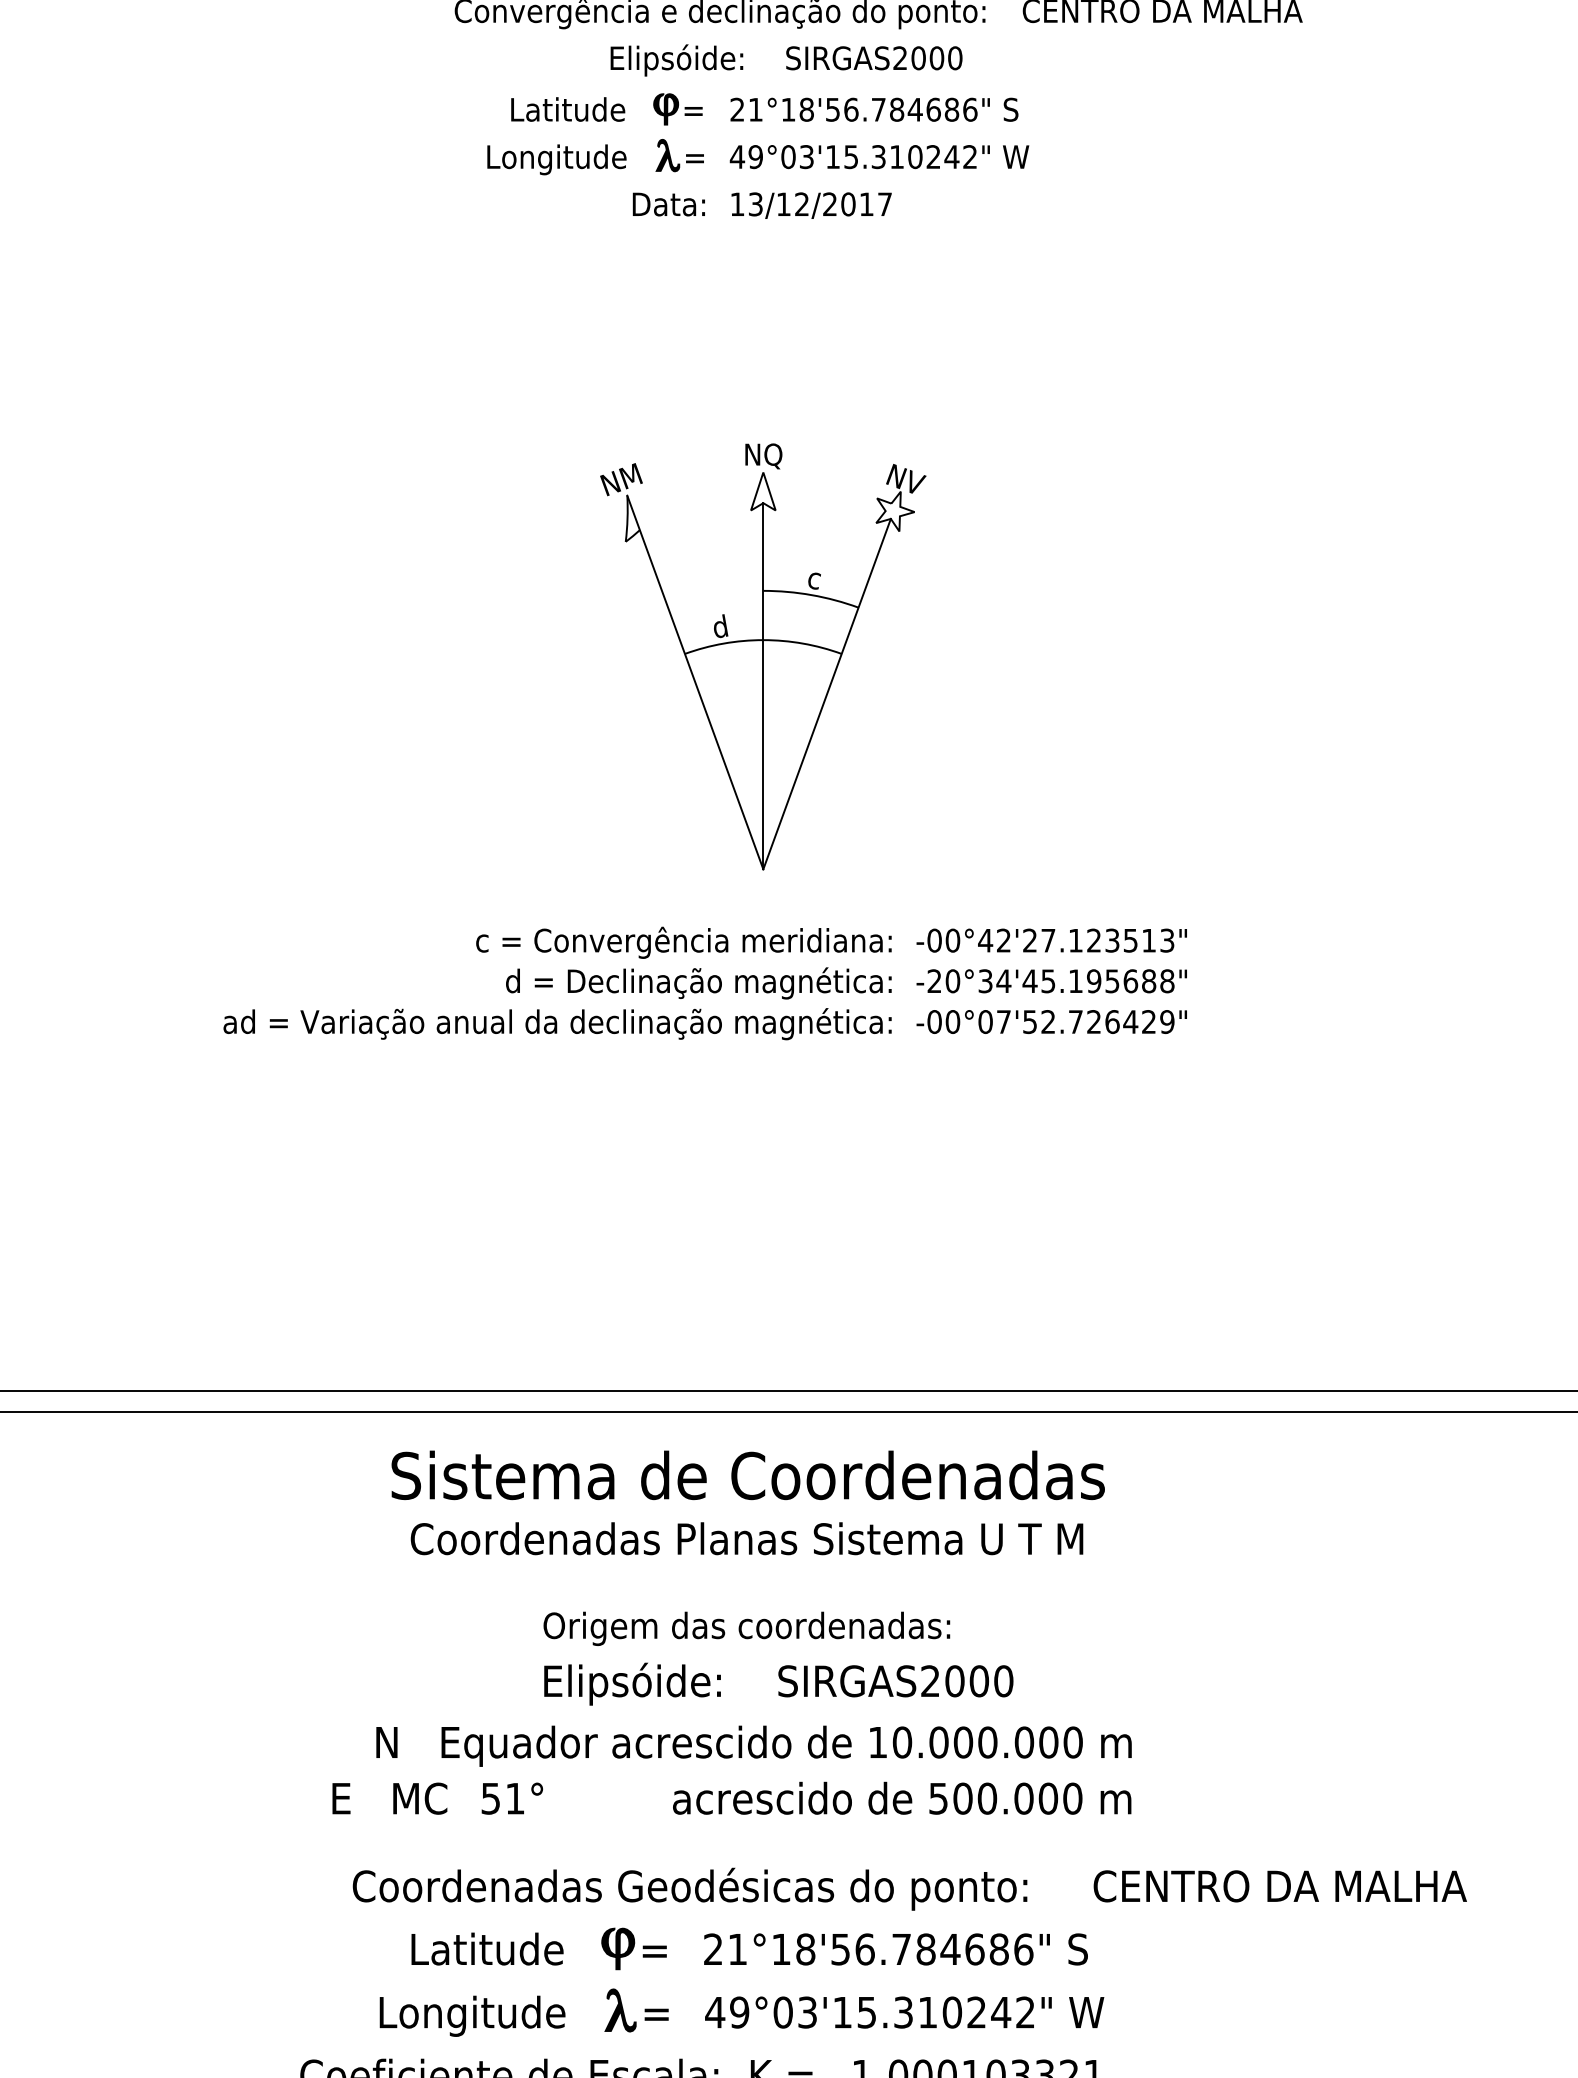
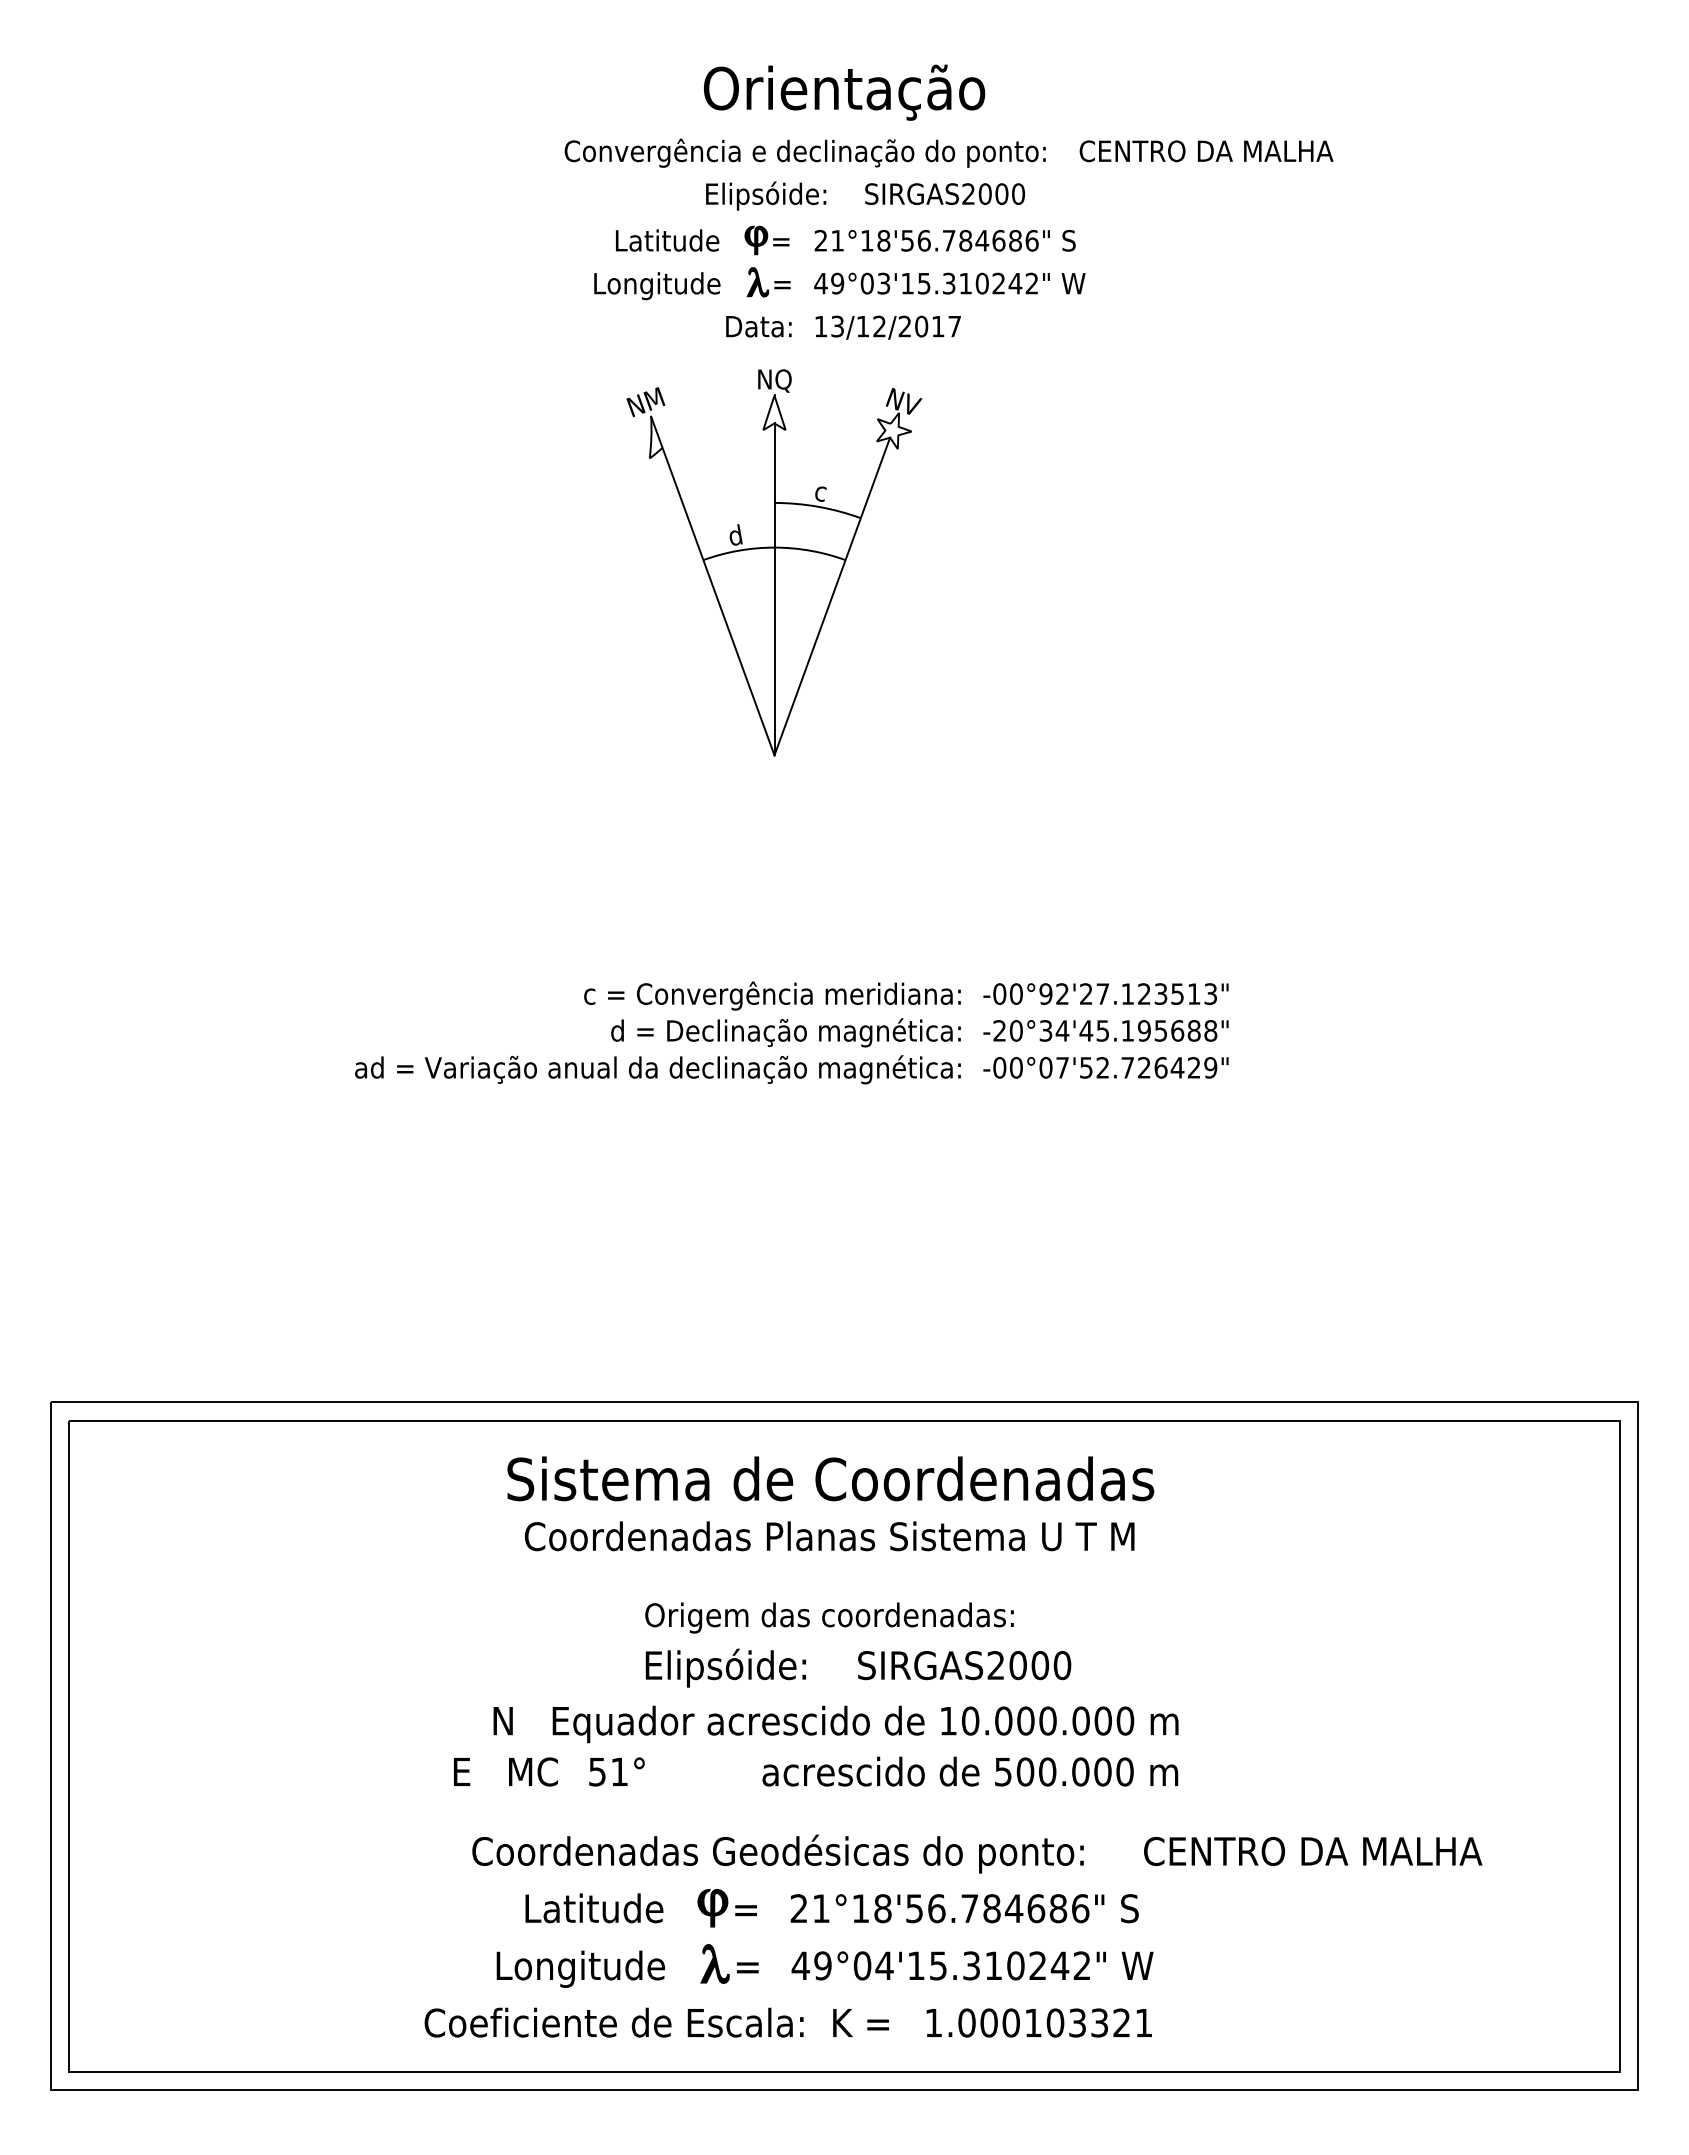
part: (763, 656) -> (774, 562), moved
text: (985, 940) -> (1045, 993), -00°42'27.123513" -> -00°92'27.123513"
text: (807, 2012) -> (884, 1965), 49°03'15.310242" -> 49°04'15.310242"

